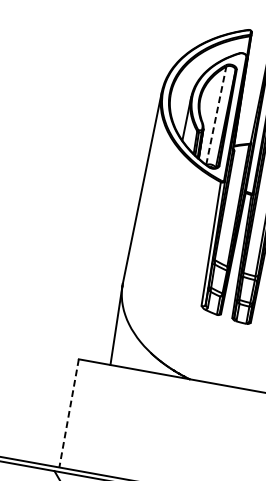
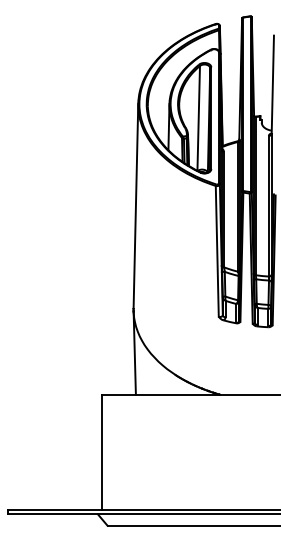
line: (216, 114) -> (198, 117), dashed -> solid
line: (69, 413) -> (102, 452), dashed -> solid

